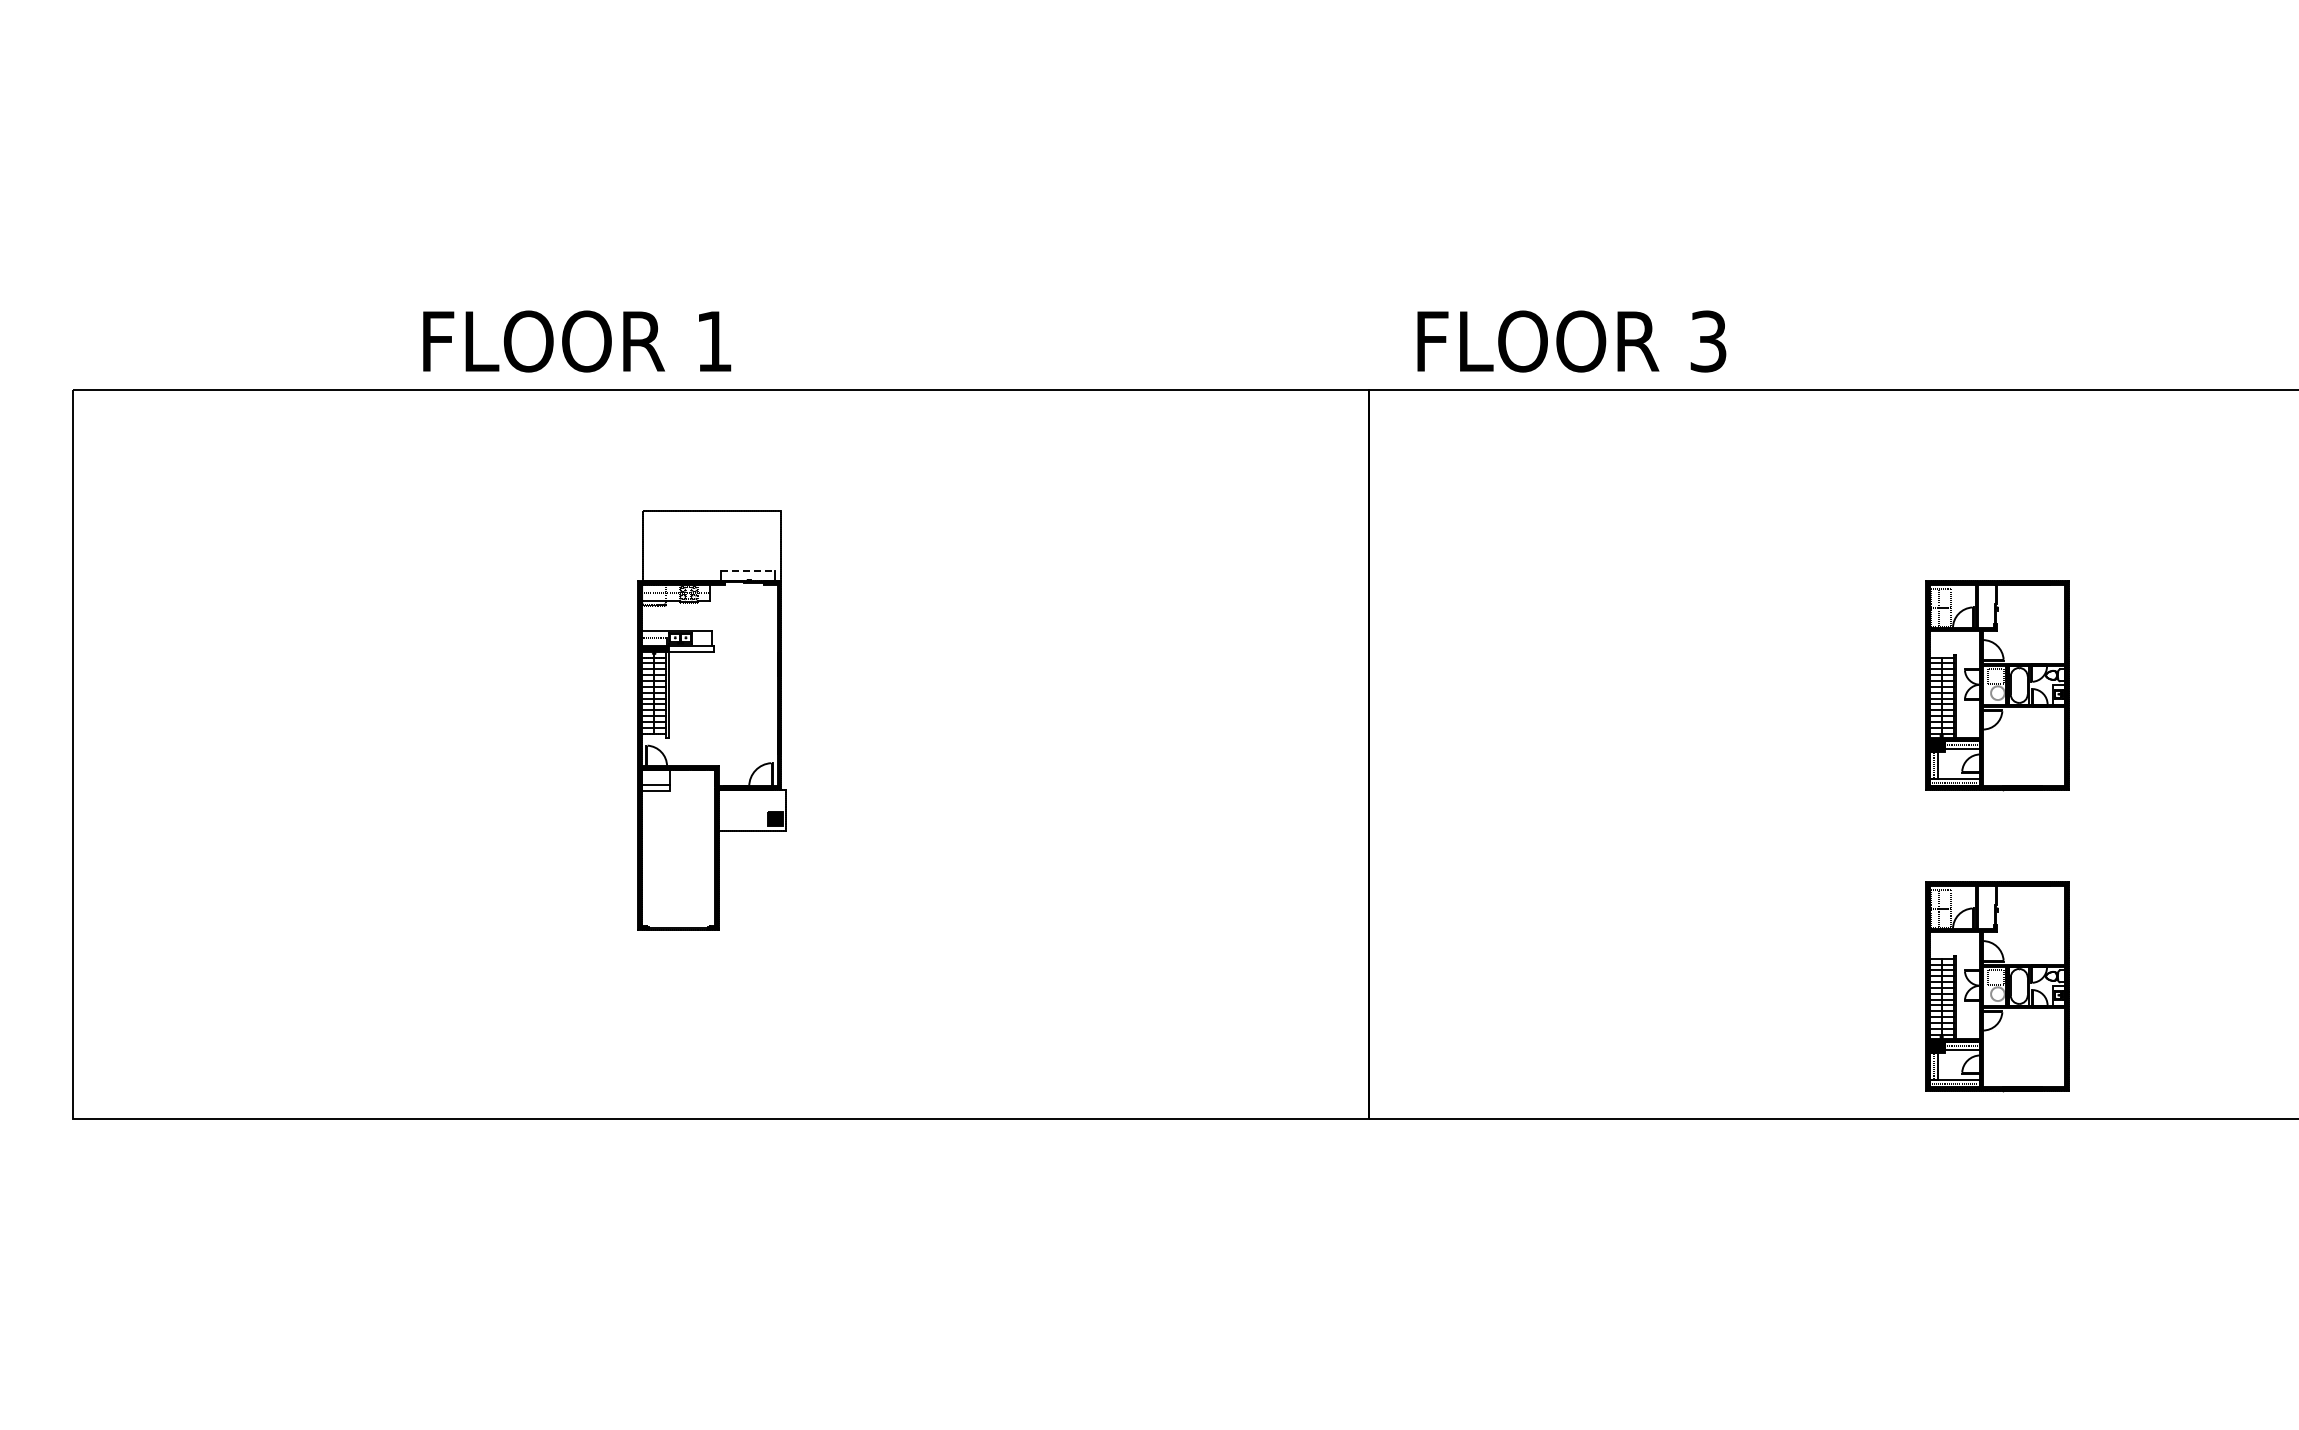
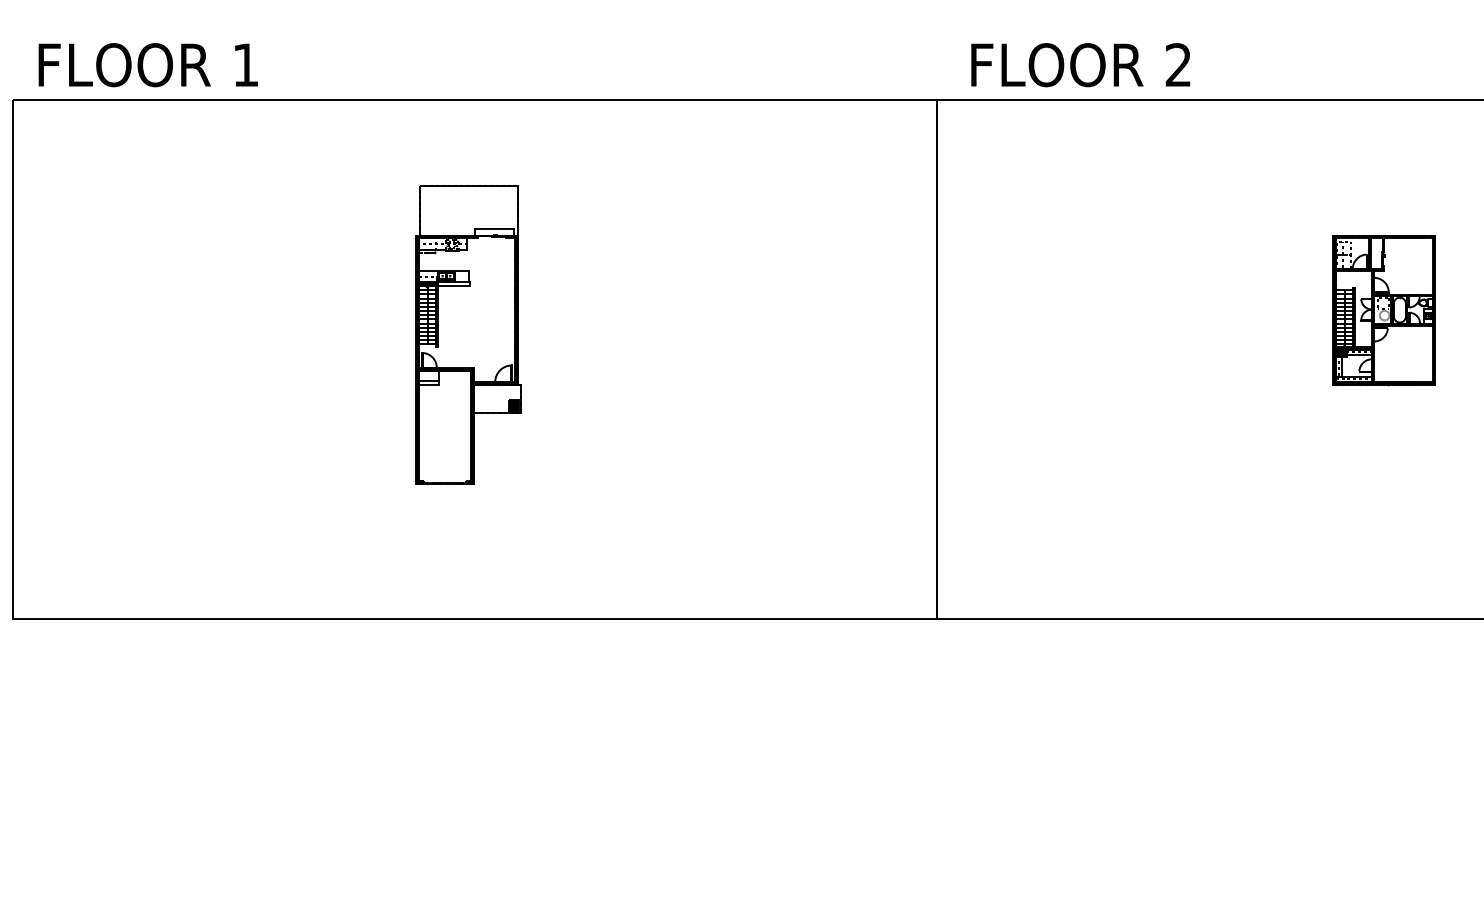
text: (577, 341) -> (148, 65), moved
text: (1708, 341) -> (1178, 65), 3 -> 2
line: (748, 571) -> (494, 228), dashed -> solid
part: (1997, 986) -> (1384, 524), removed

